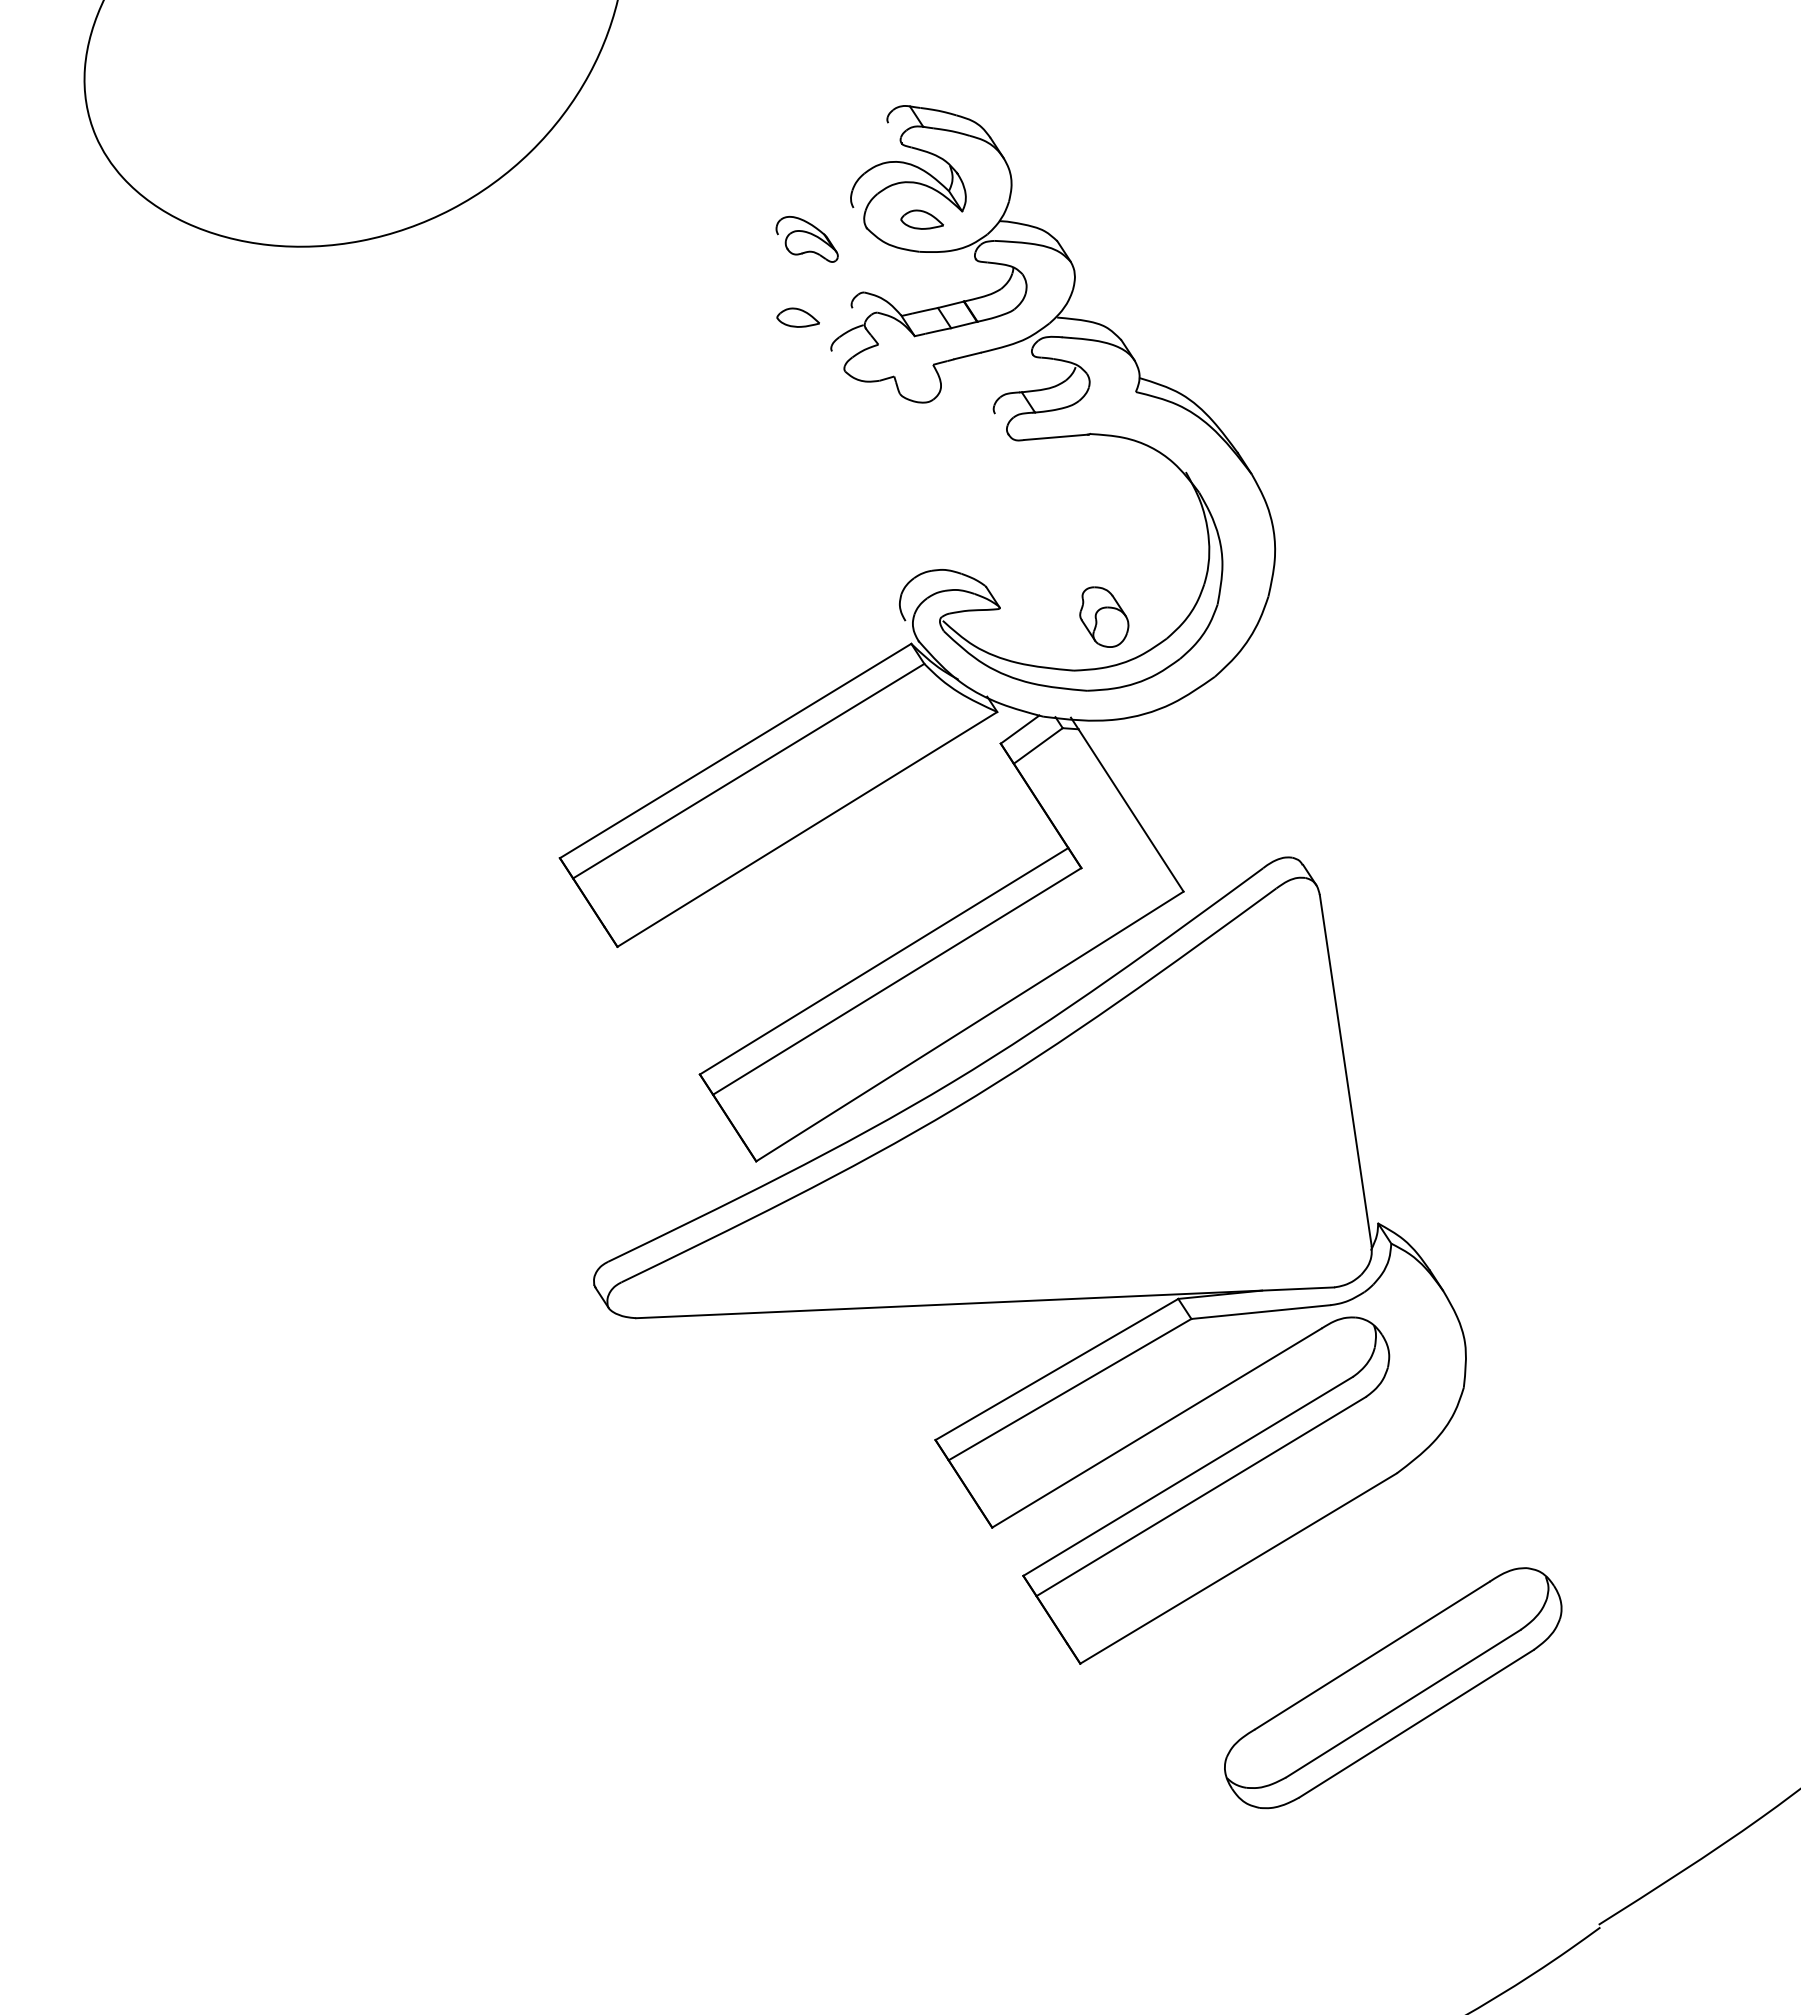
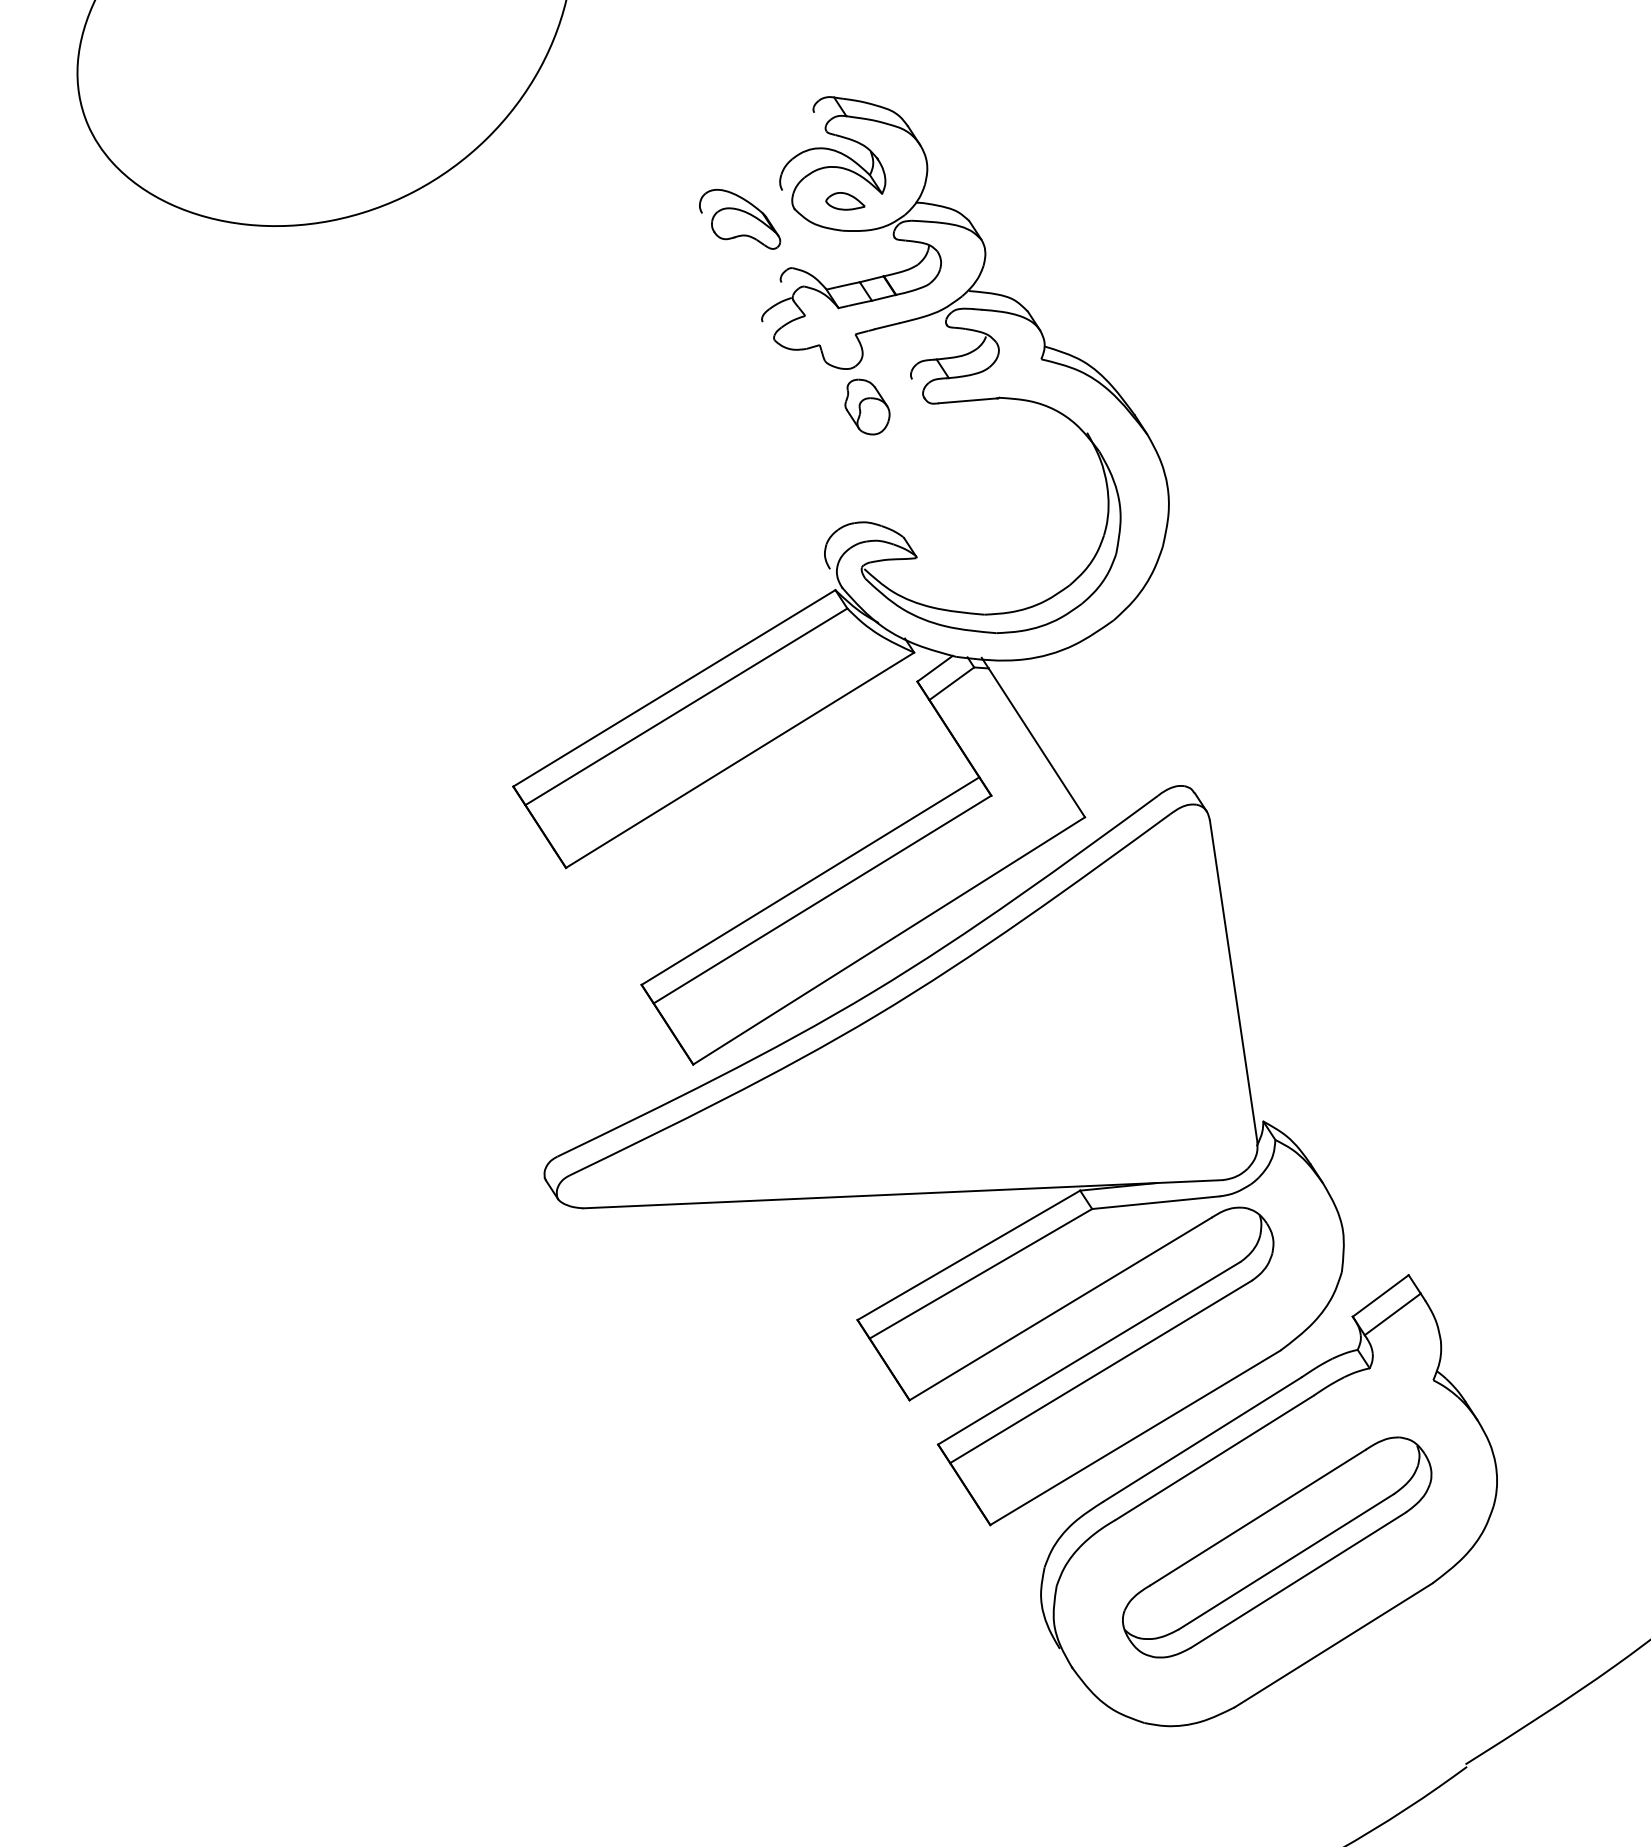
part: (806, 239) -> (739, 219), size x1.43
part: (797, 317) -> (731, 290), removed
part: (1104, 616) -> (867, 406), moved
part: (1383, 1637) -> (1268, 1501), added

